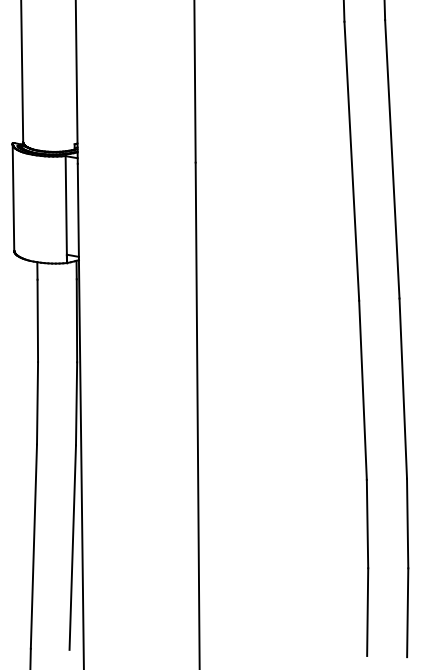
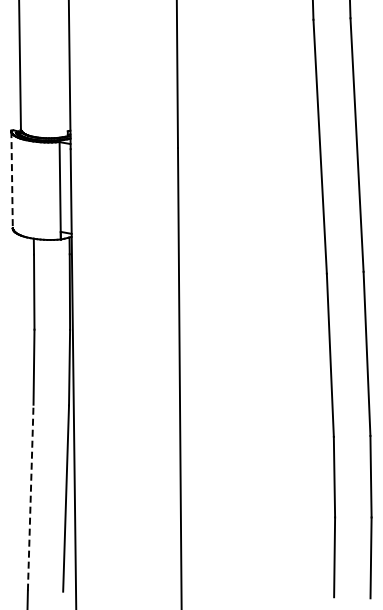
line: (13, 198) -> (12, 180), solid -> dashed
line: (33, 546) -> (30, 497), solid -> dashed

